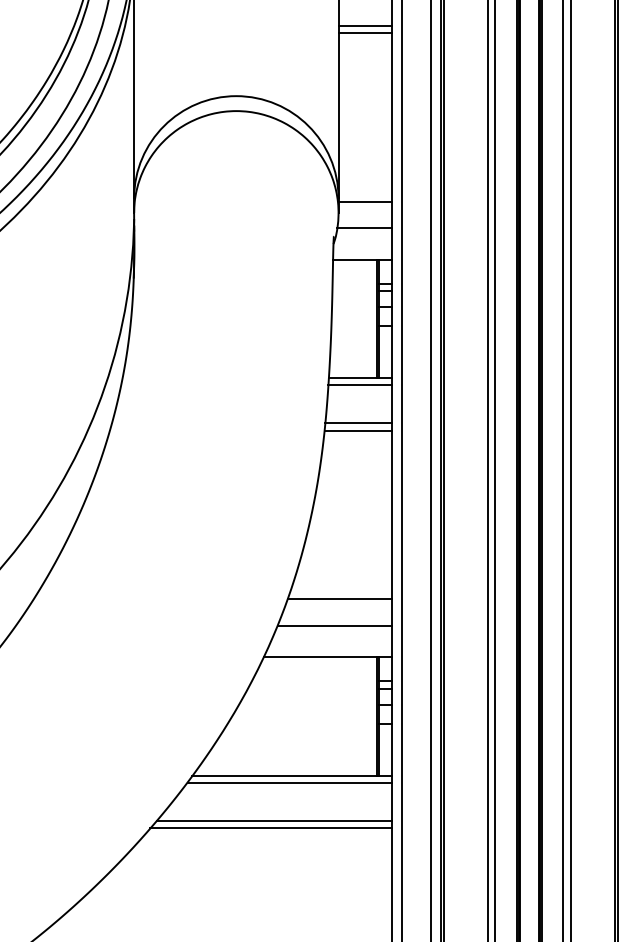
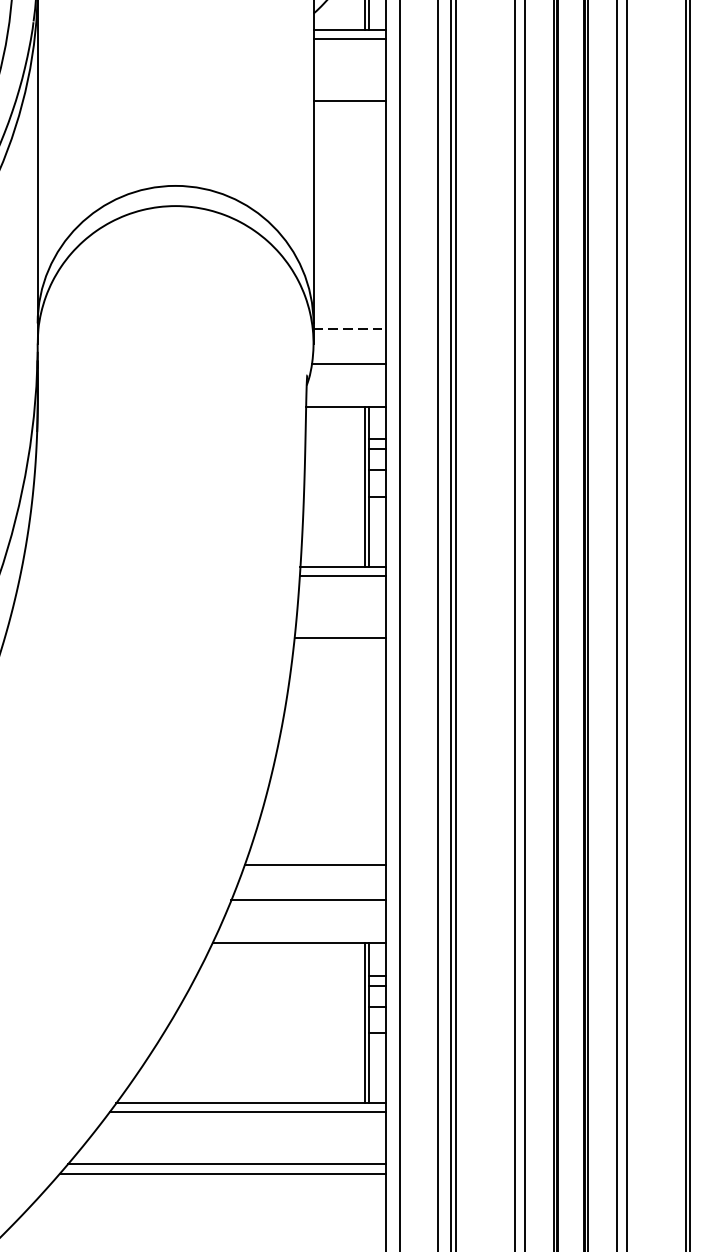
line: (365, 25) -> (349, 90), removed
line: (365, 201) -> (349, 328), solid -> dashed
line: (358, 423) -> (340, 627), removed

